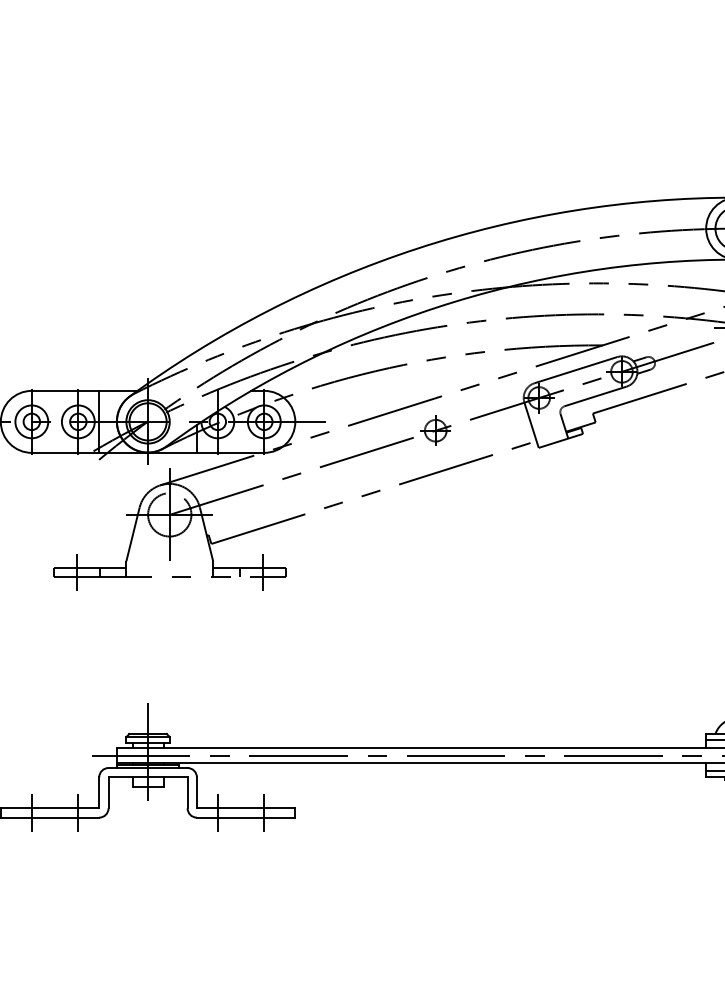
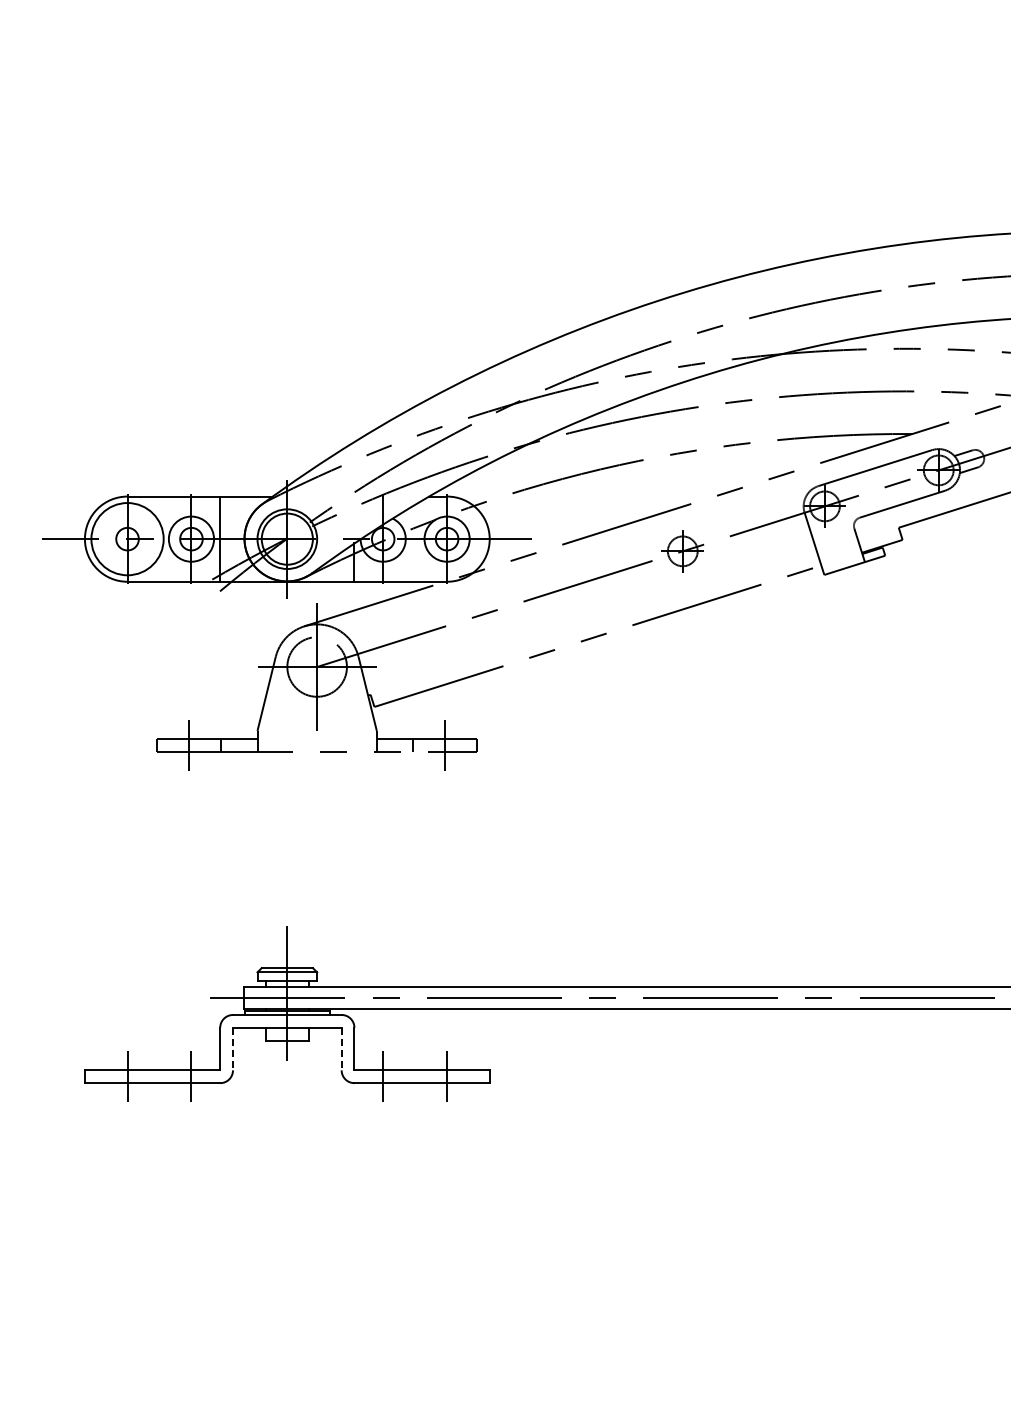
circle: (31, 421) -> (127, 538), size x1.6
line: (108, 793) -> (233, 1049), solid -> dashed
line: (187, 793) -> (341, 1049), solid -> dashed

